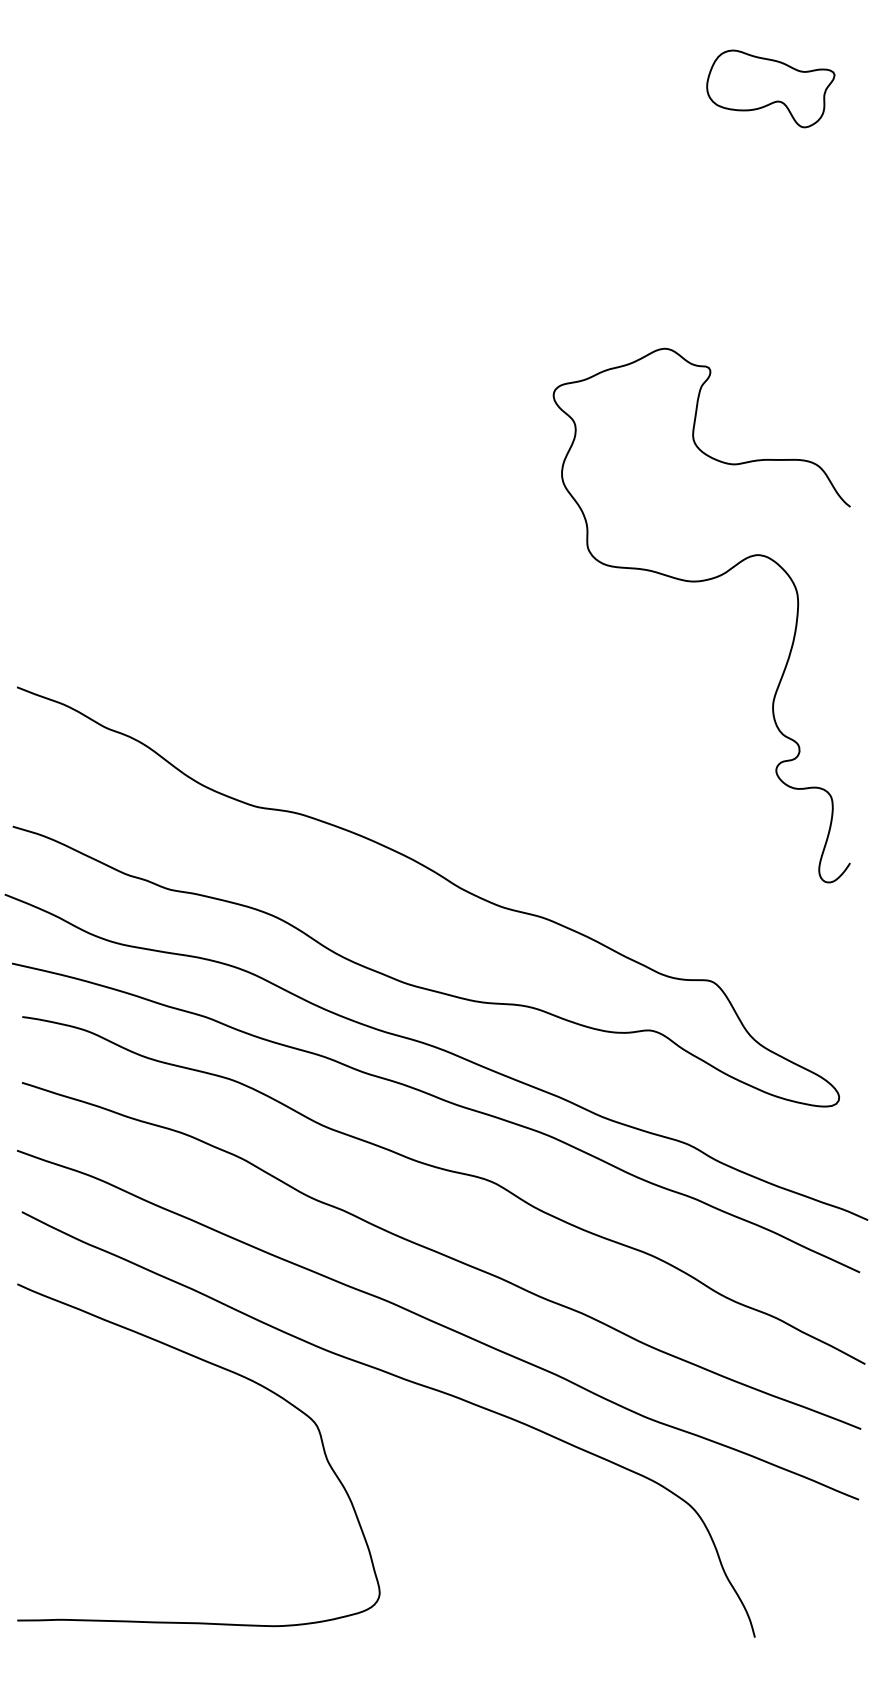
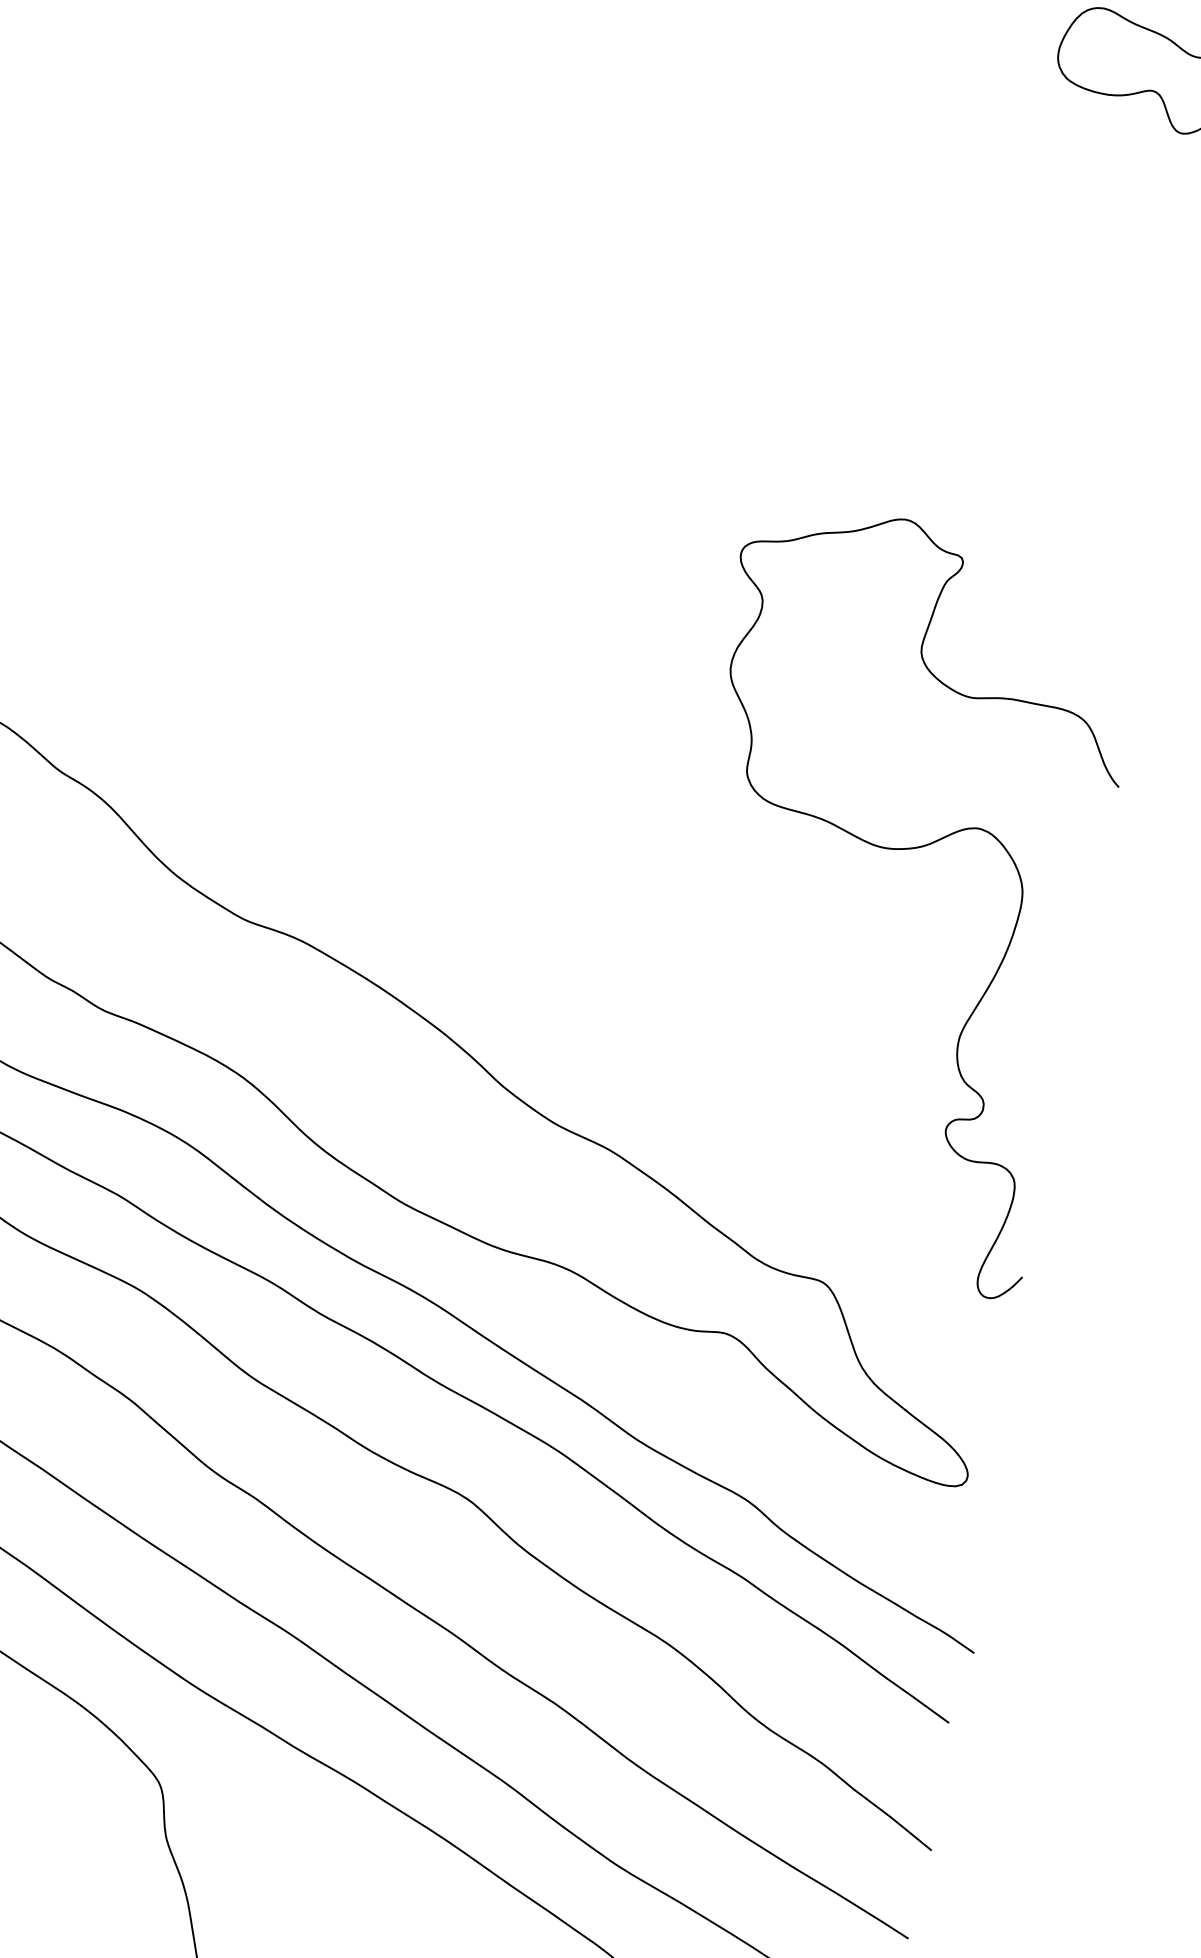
curve: (699, 582) -> (891, 850), moved

